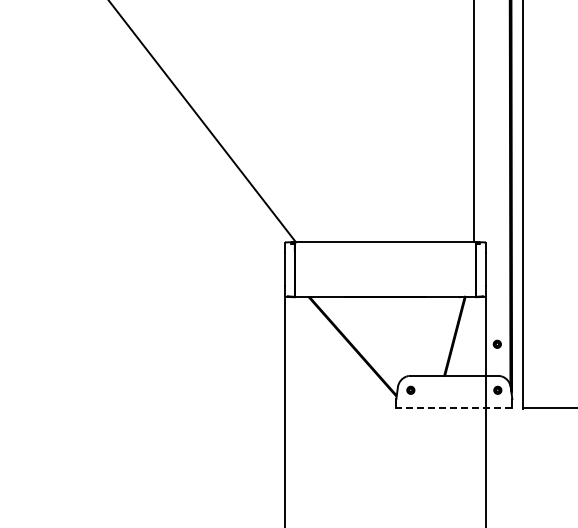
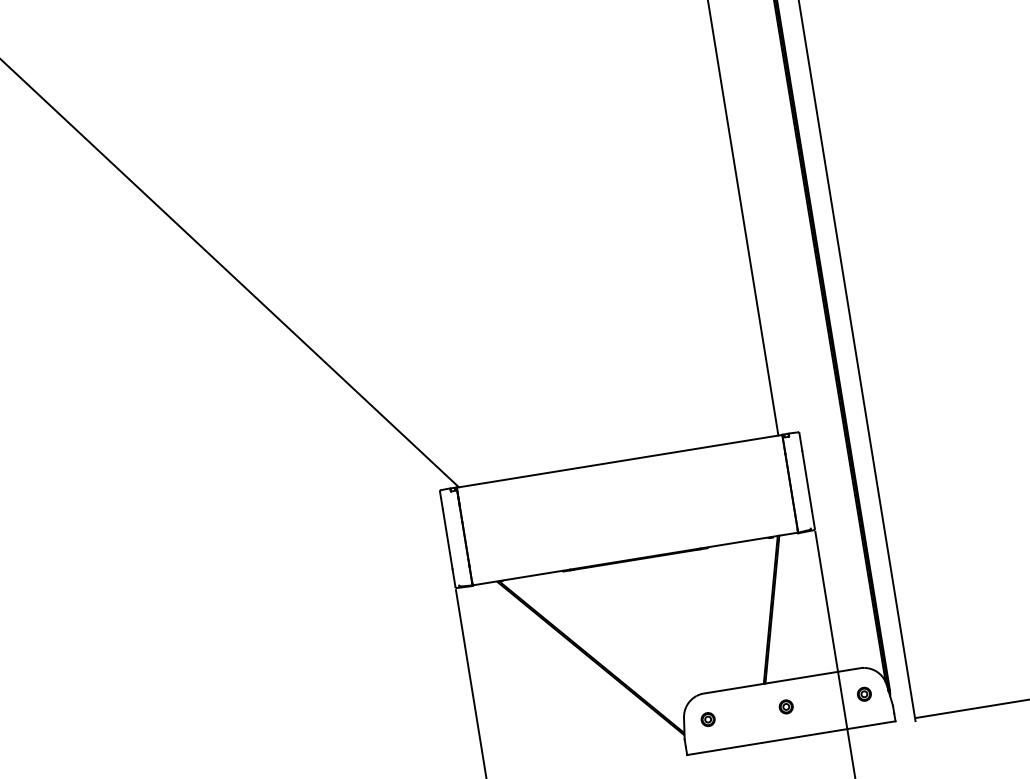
part: (496, 343) -> (784, 705), moved
line: (454, 407) -> (791, 737), dashed -> solid

